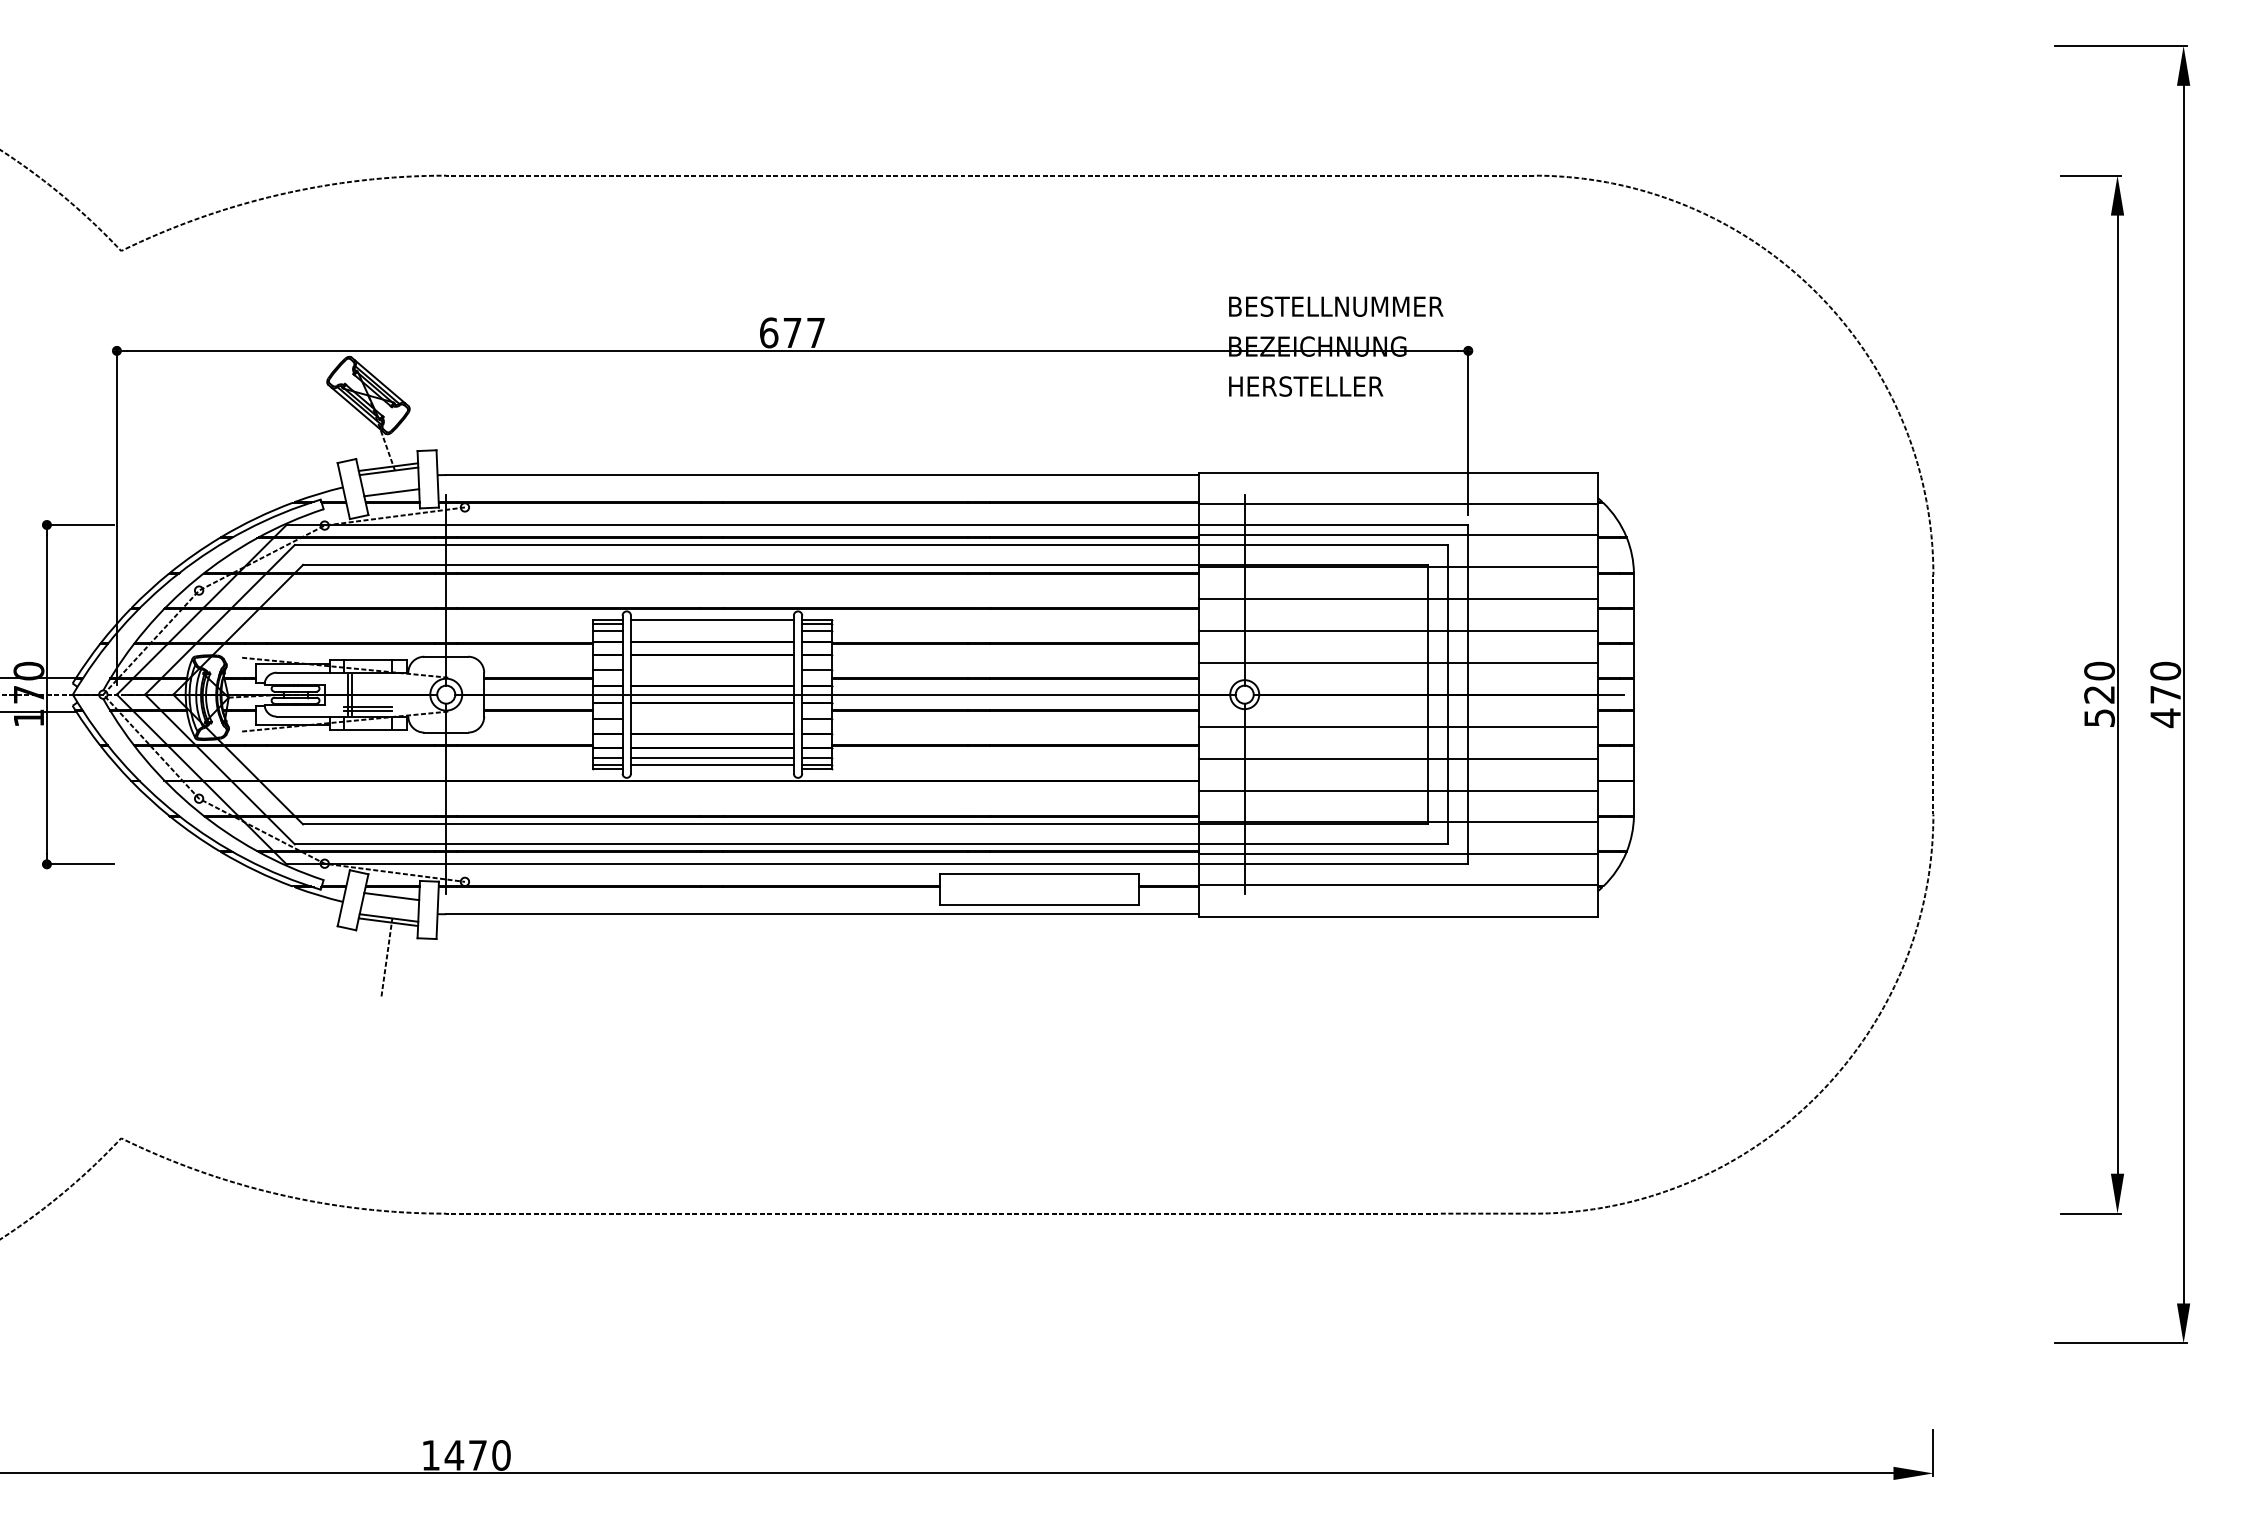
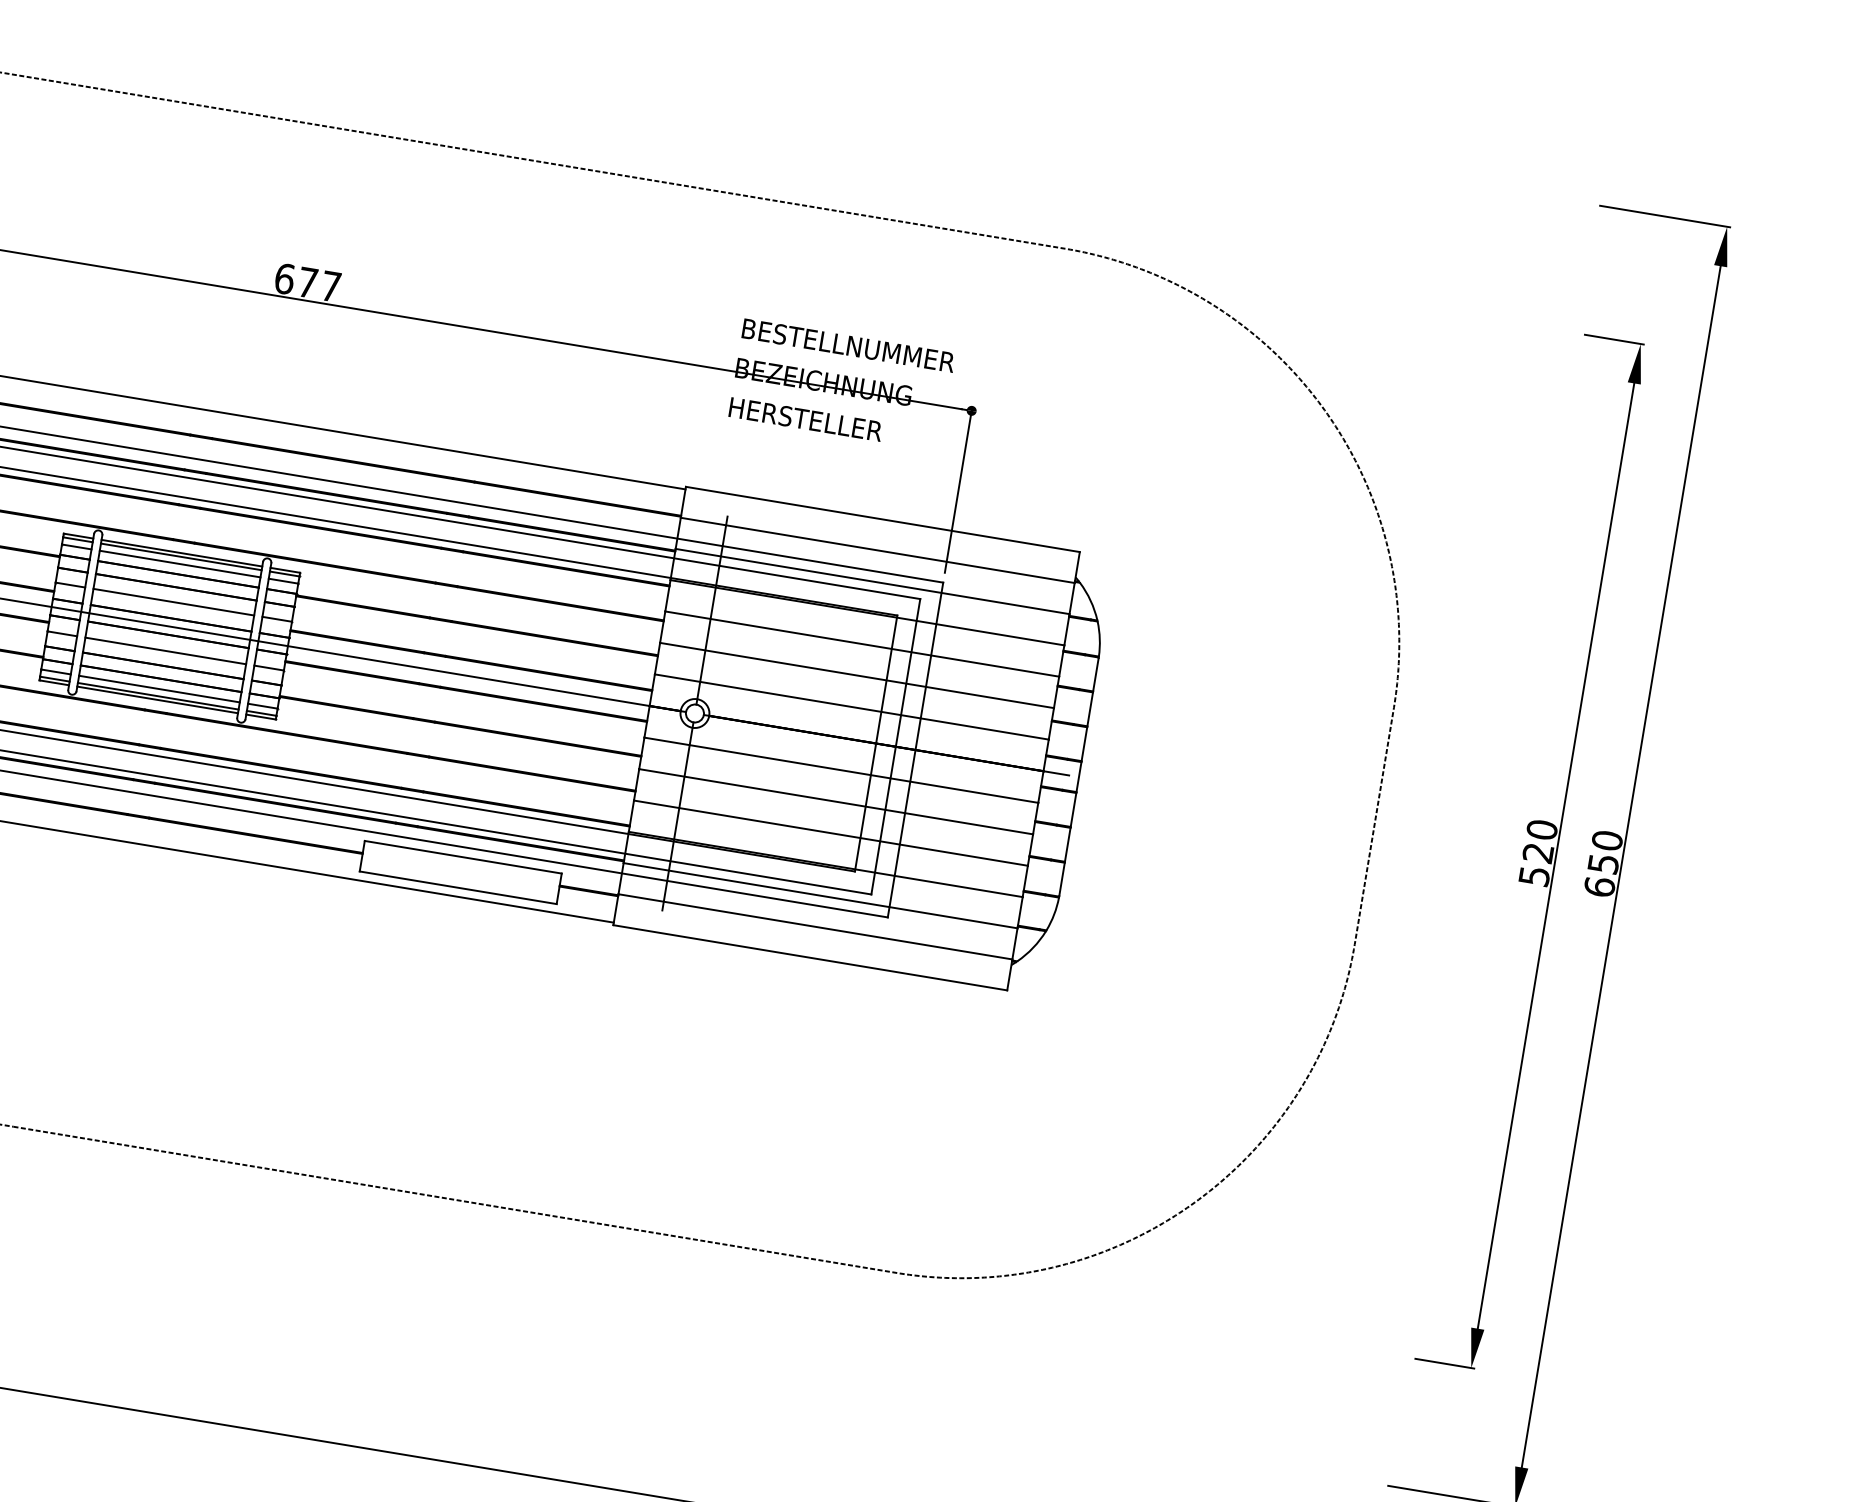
line: (711, 624) -> (180, 557), added
line: (711, 631) -> (179, 564), added
line: (711, 669) -> (173, 601), added
text: (2165, 707) -> (1601, 876), 470 -> 650
line: (711, 719) -> (164, 650), added
line: (711, 769) -> (156, 700), added

